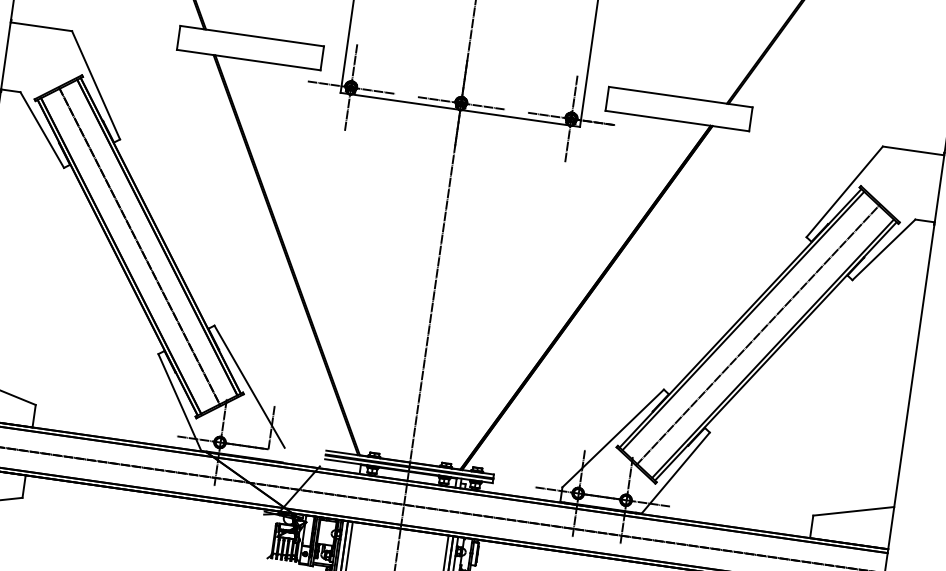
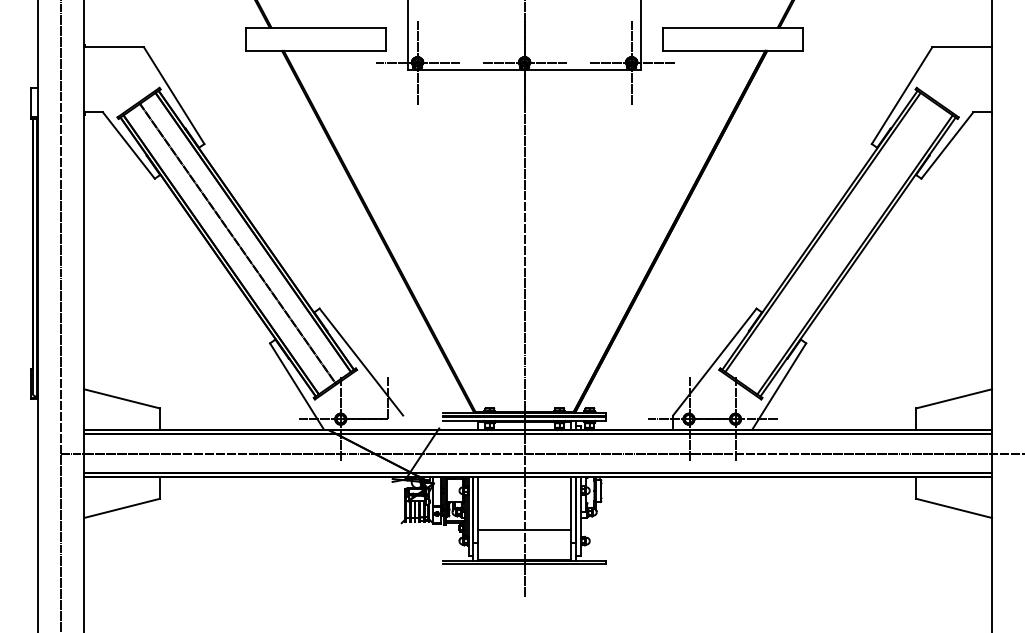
line: (757, 334) -> (838, 243), removed

